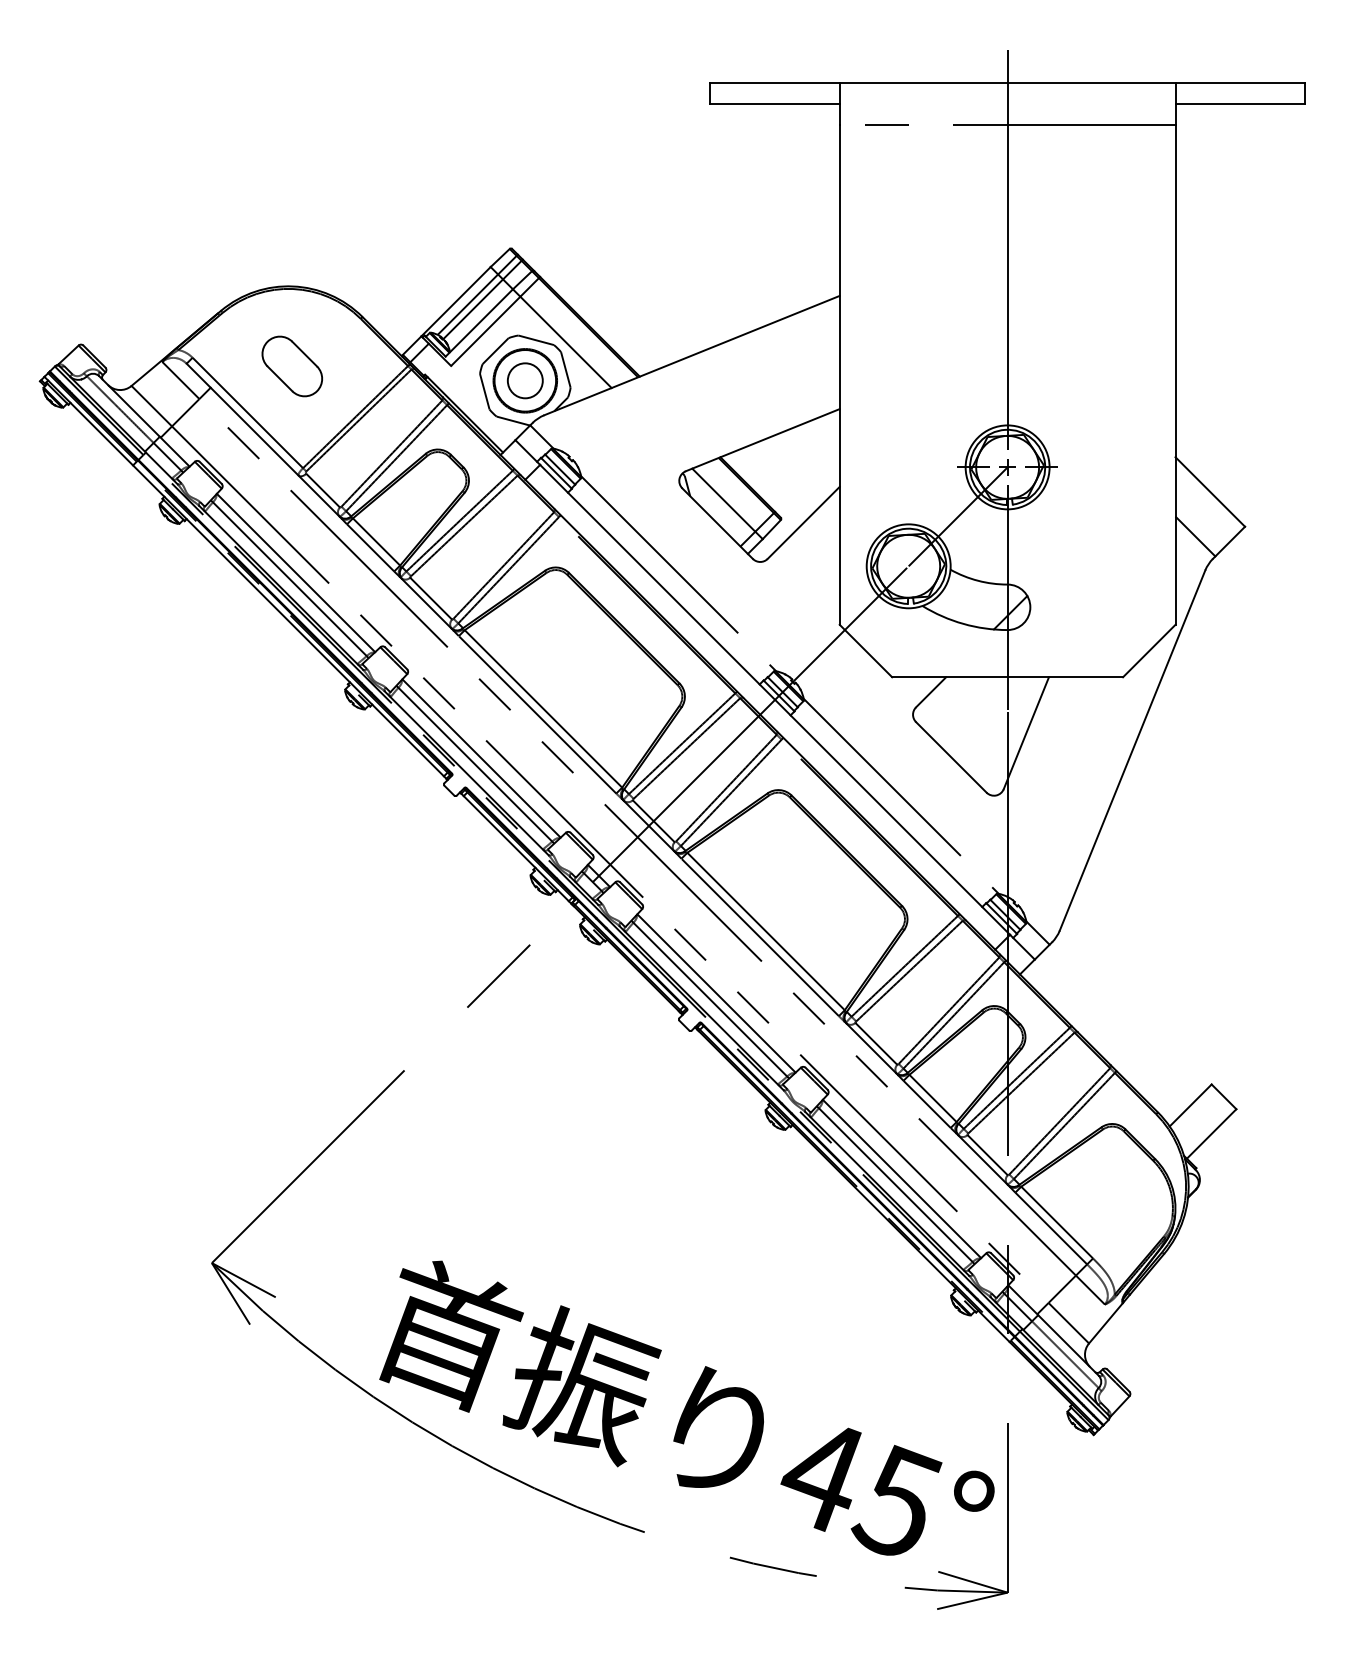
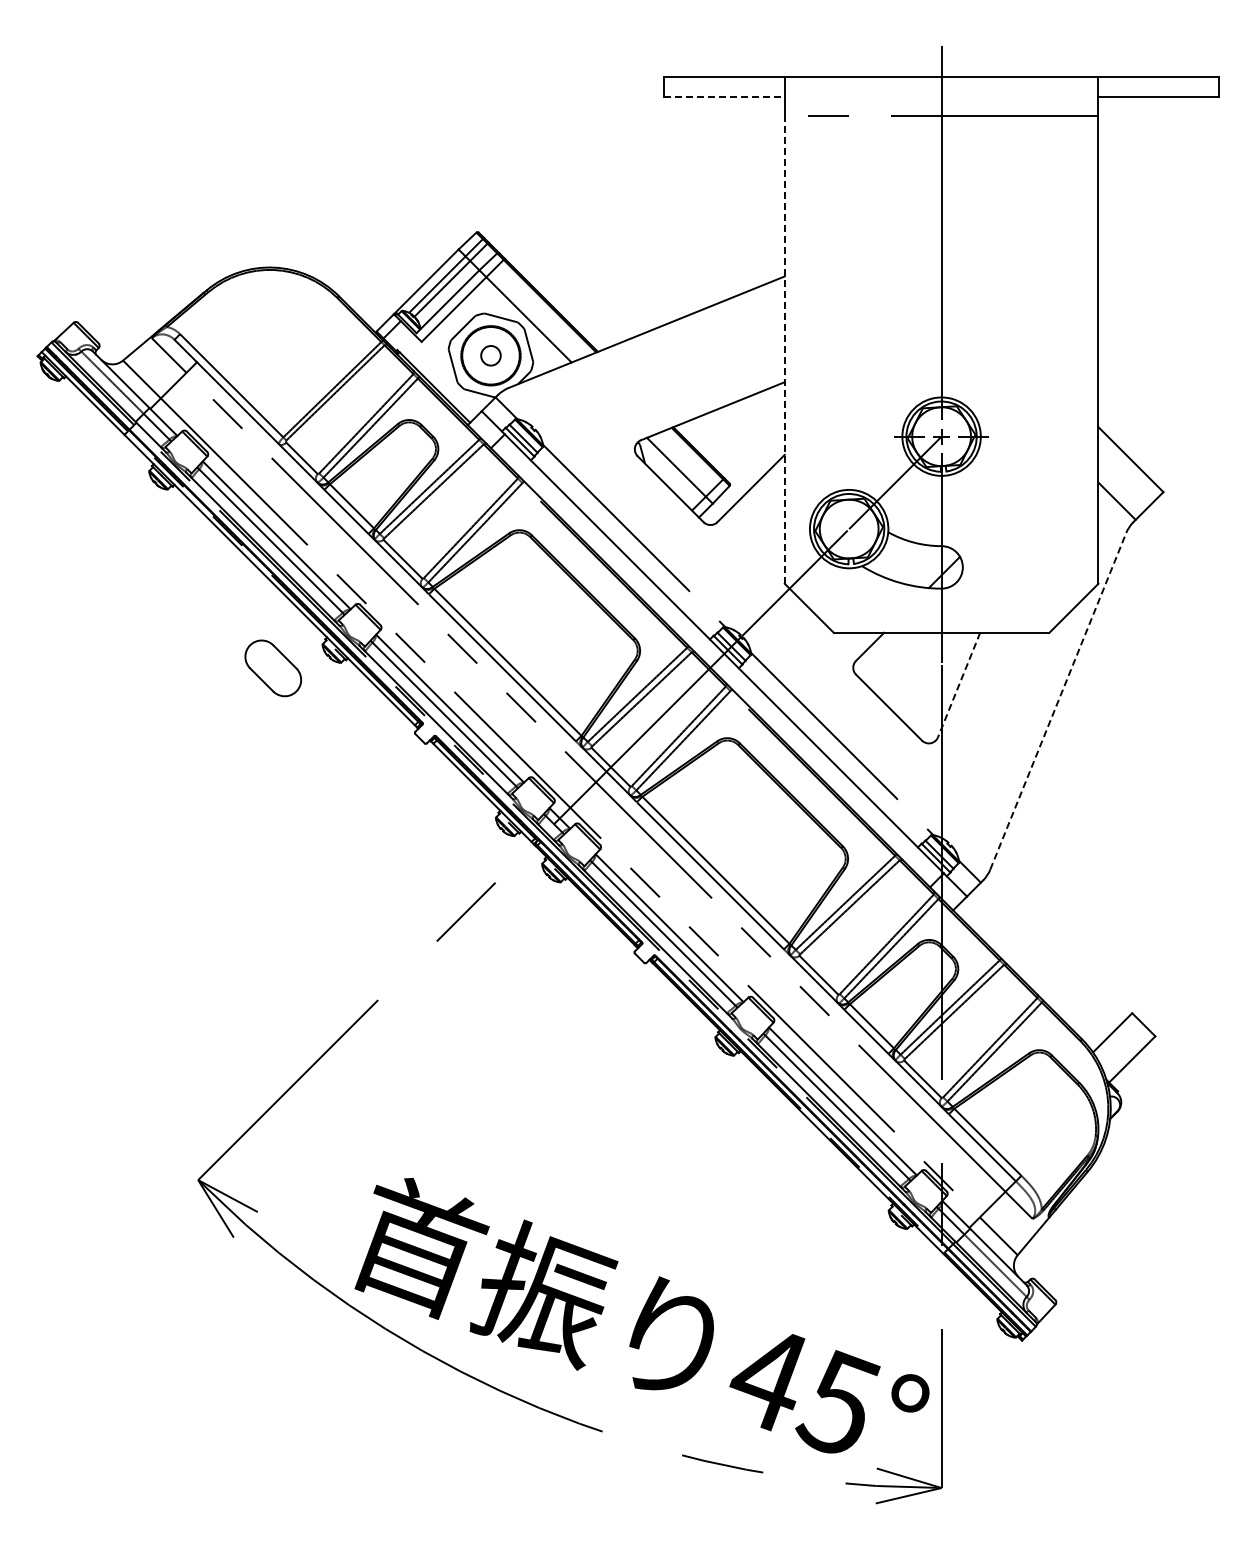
line: (775, 103) -> (724, 96), solid -> dashed
part: (291, 366) -> (272, 668), moved
line: (839, 375) -> (784, 350), solid -> dashed
circle: (524, 380) -> (490, 355), size x0.6
line: (1025, 733) -> (958, 685), solid -> dashed
line: (1132, 750) -> (1058, 701), solid -> dashed

